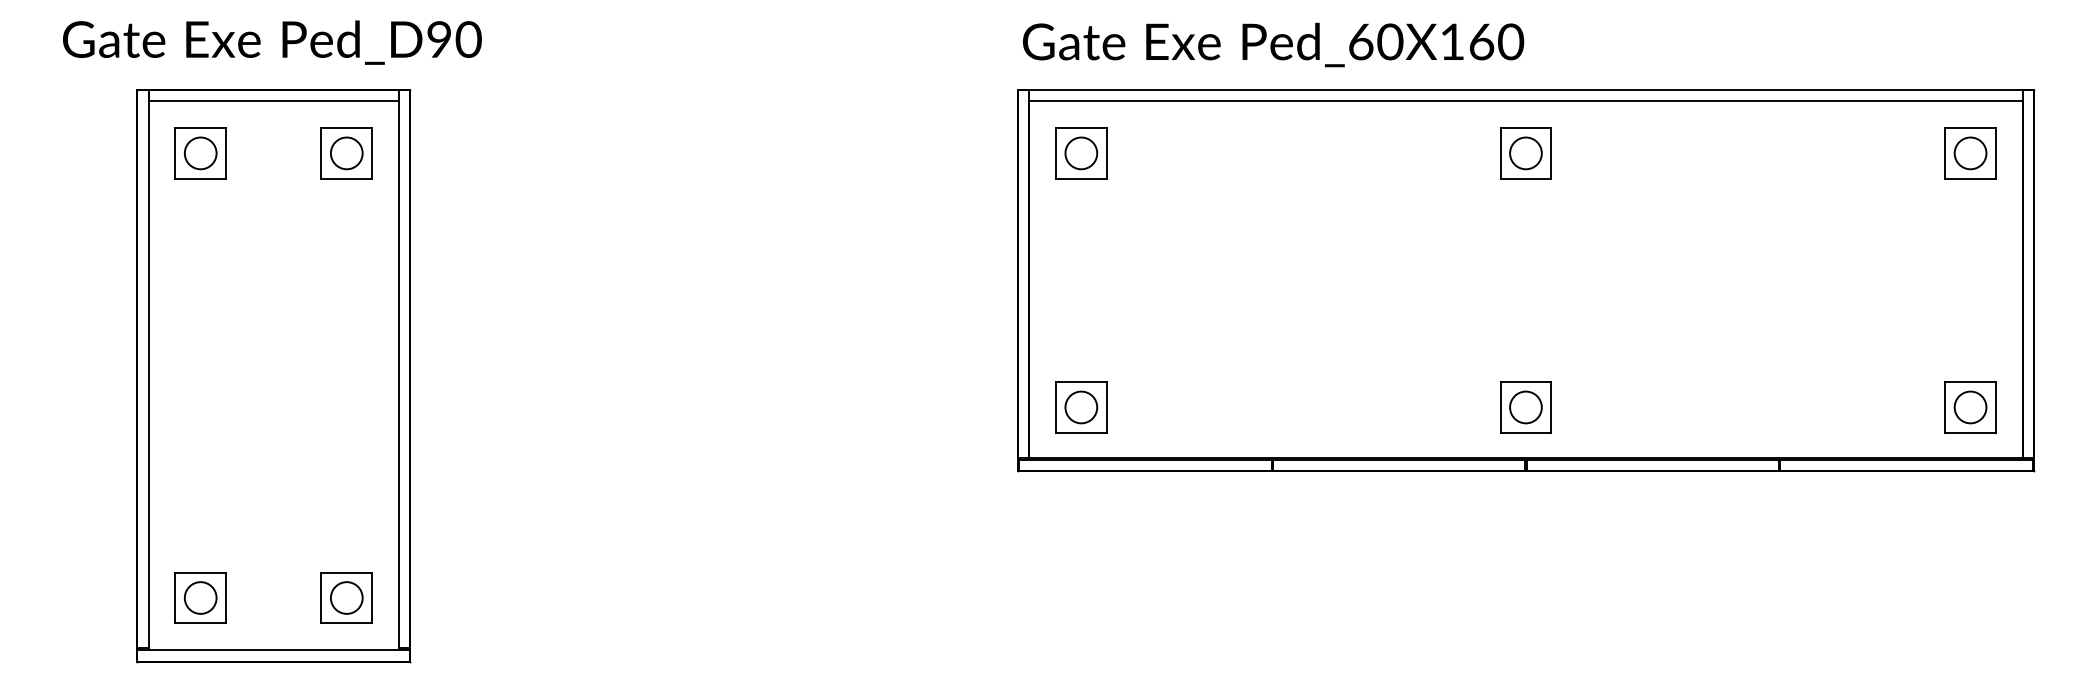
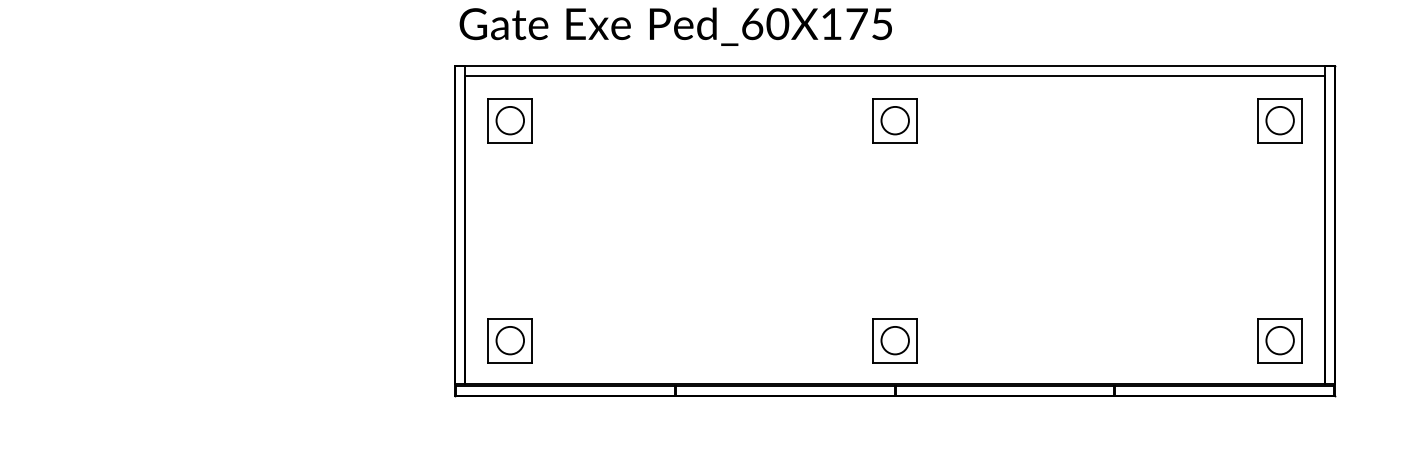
text: (1496, 41) -> (869, 23), Ped_60X160 -> Ped_60X175

